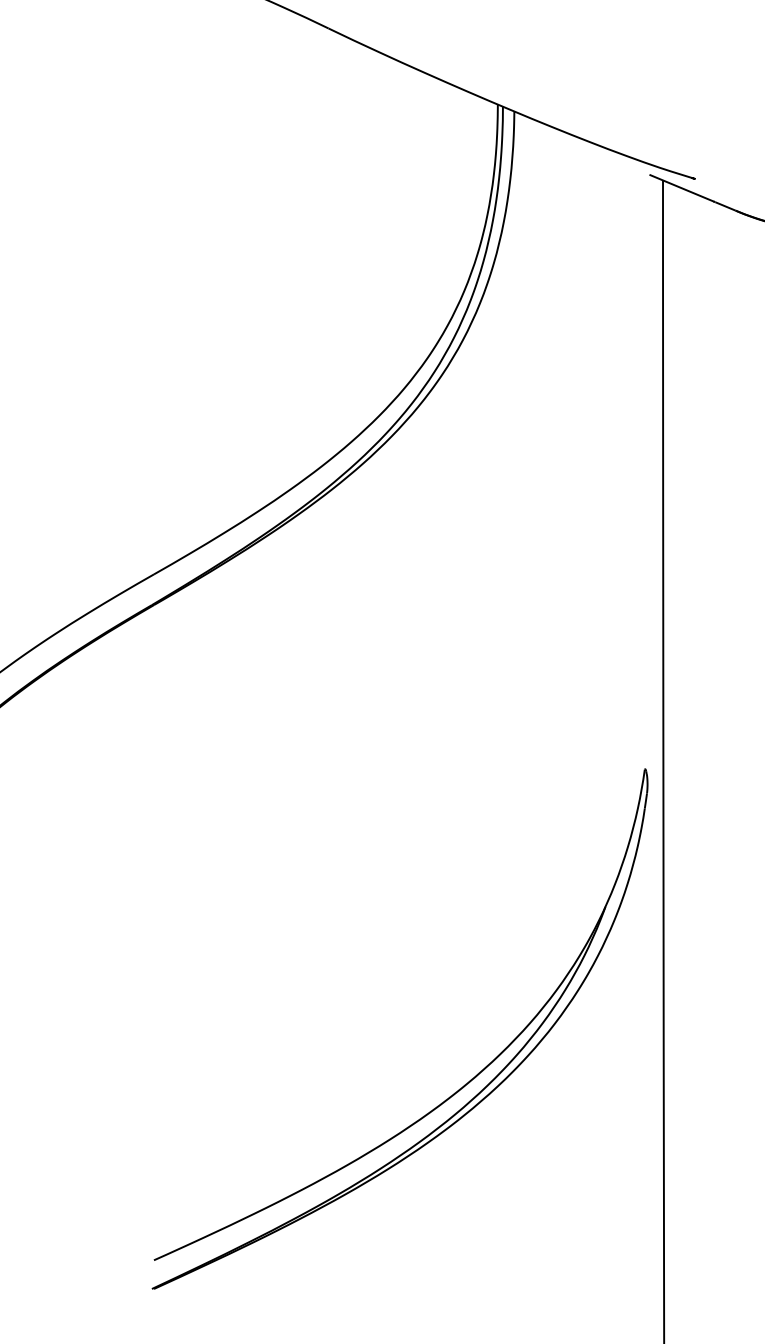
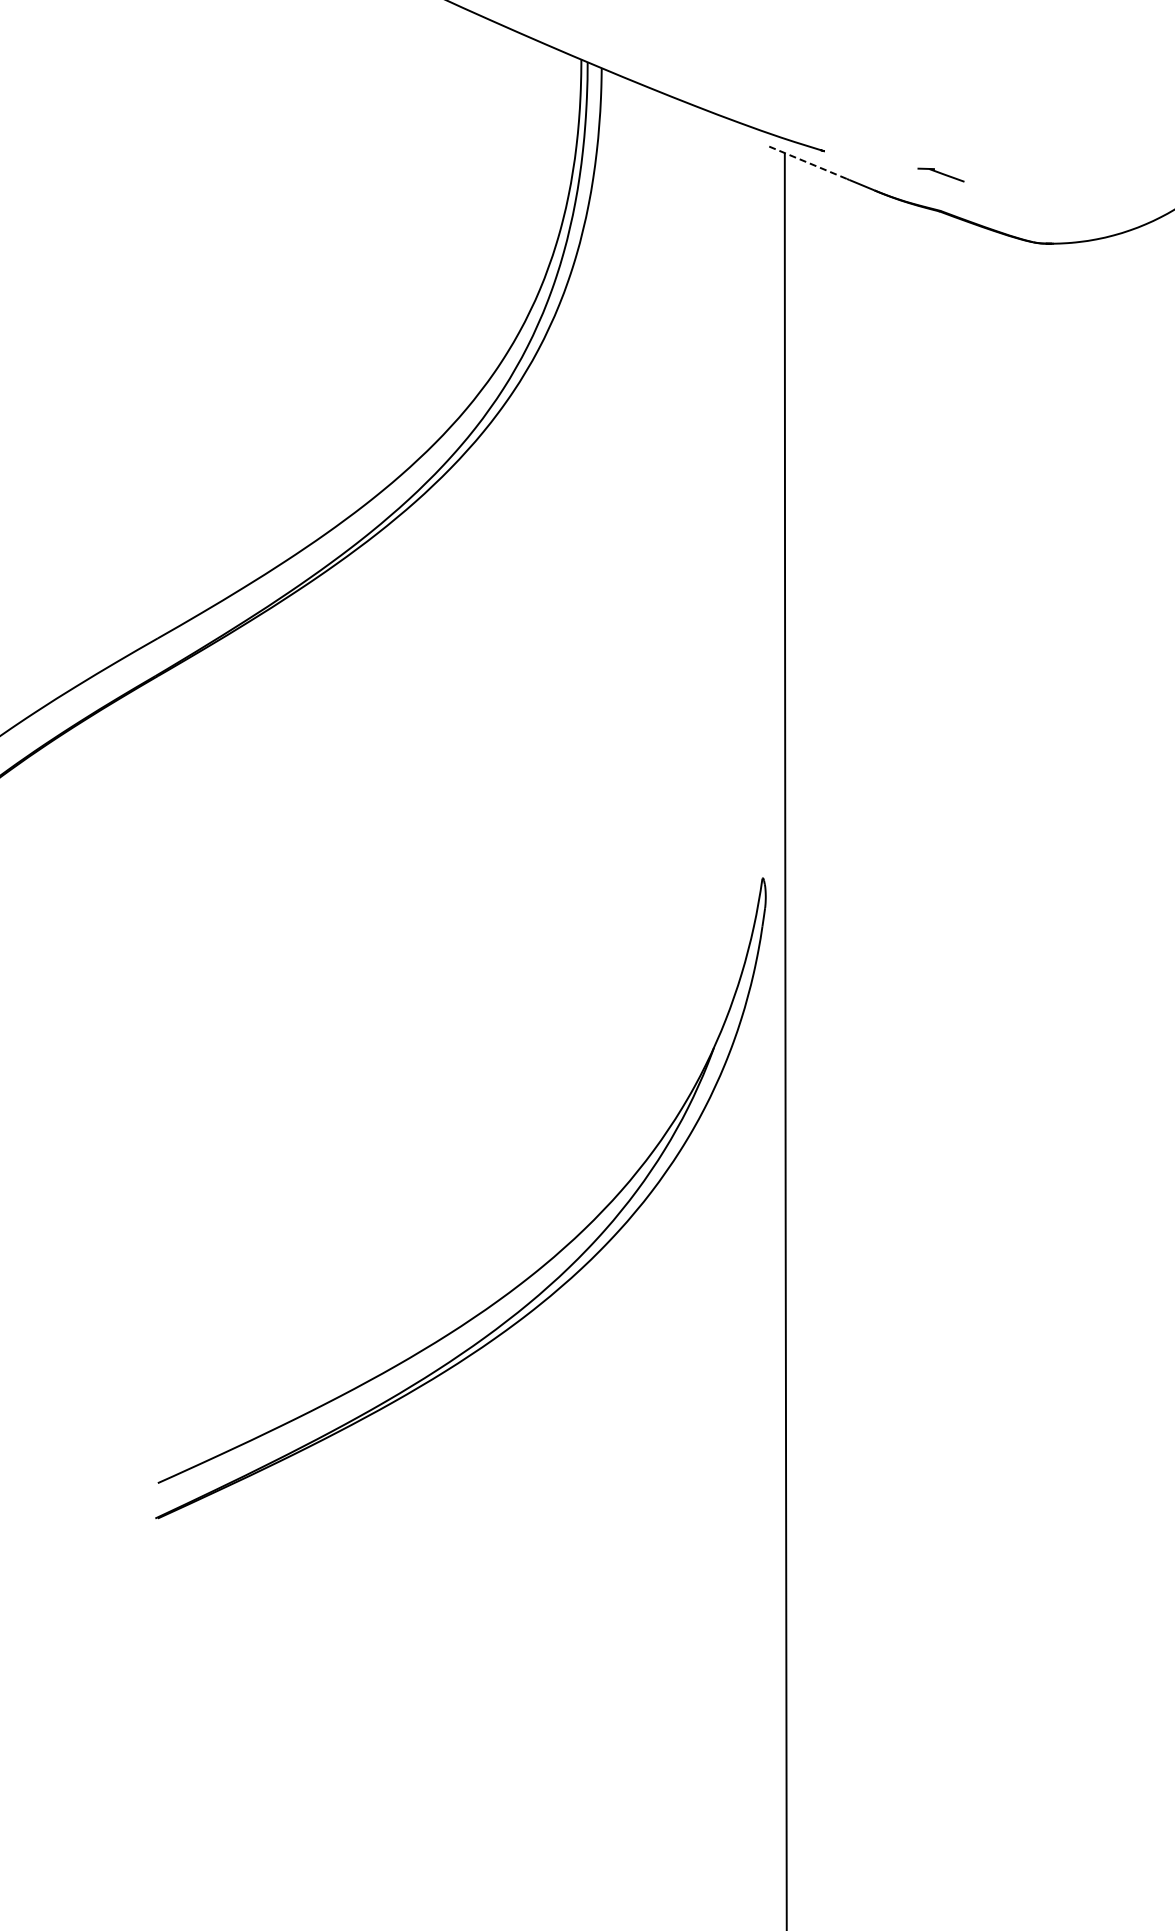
line: (682, 188) -> (808, 162), solid -> dashed

